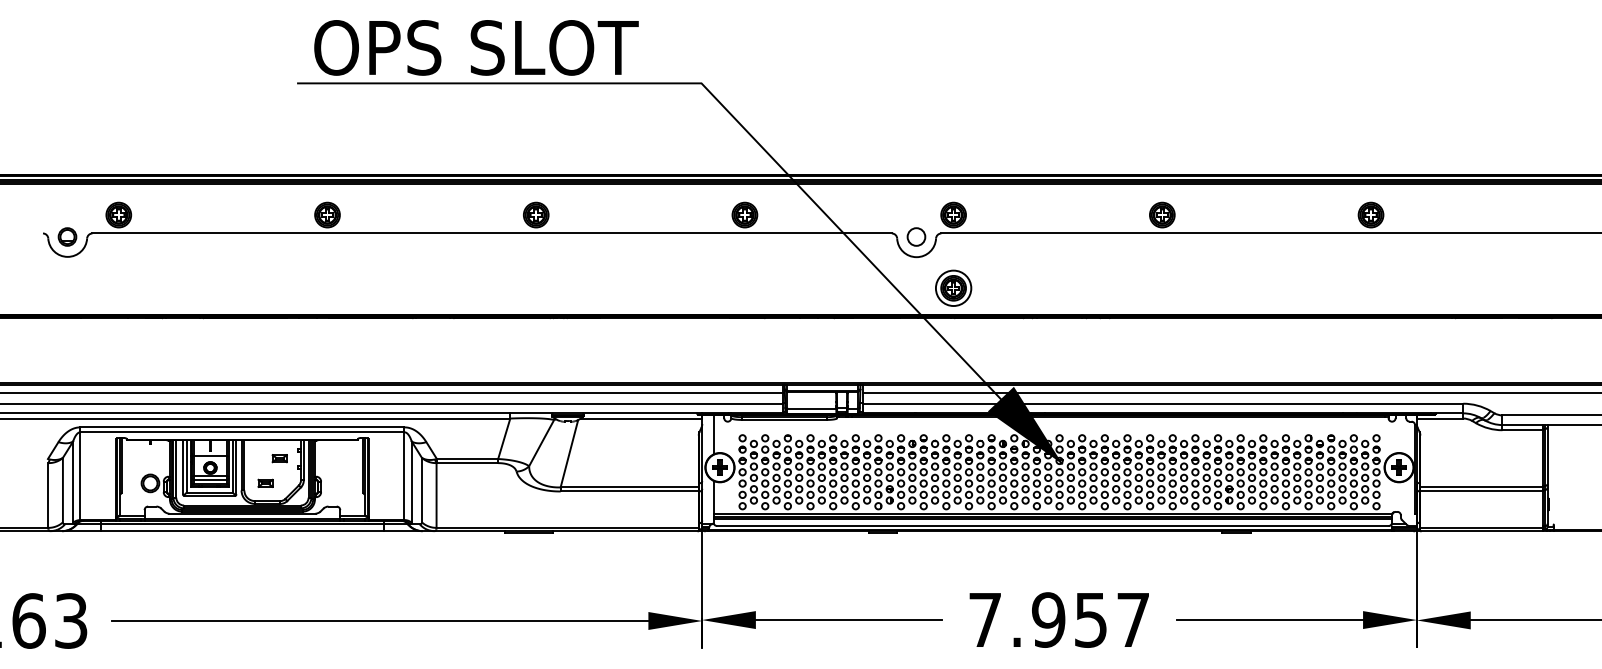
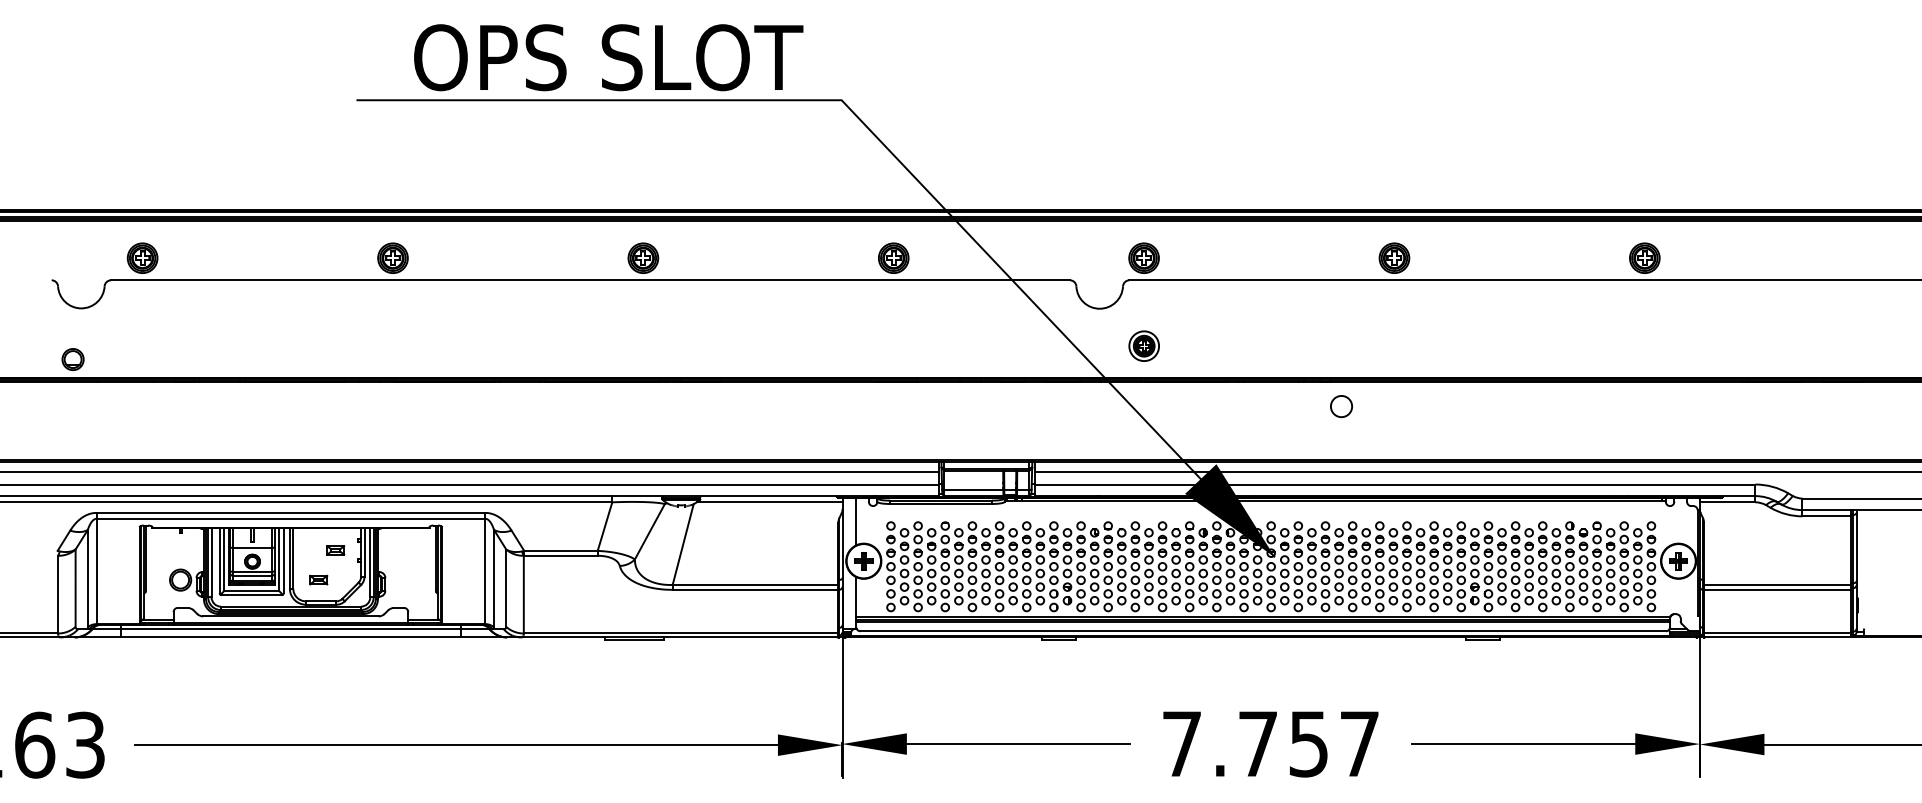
text: (476, 47) -> (608, 57), moved
part: (67, 236) -> (72, 359), moved
circle: (916, 236) -> (1341, 406), moved
part: (953, 288) -> (1144, 346), size x0.7
text: (1048, 619) -> (1258, 743), 7.957 -> 7.757

